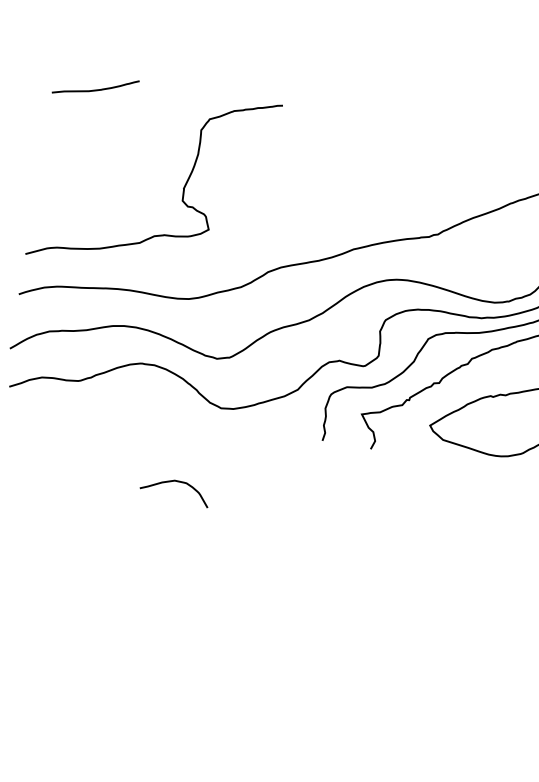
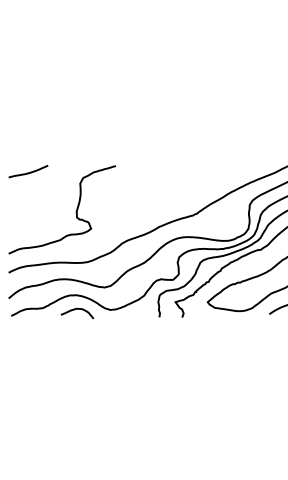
curve: (176, 482) -> (77, 309), moved

